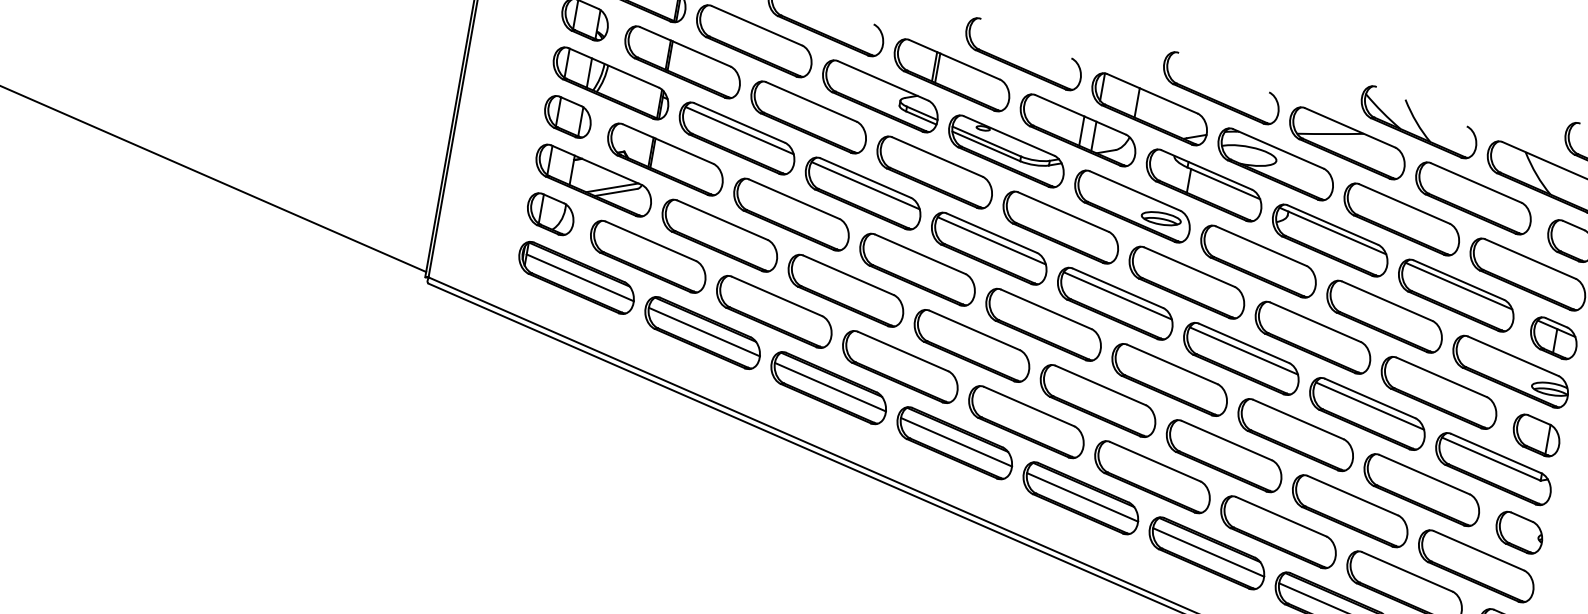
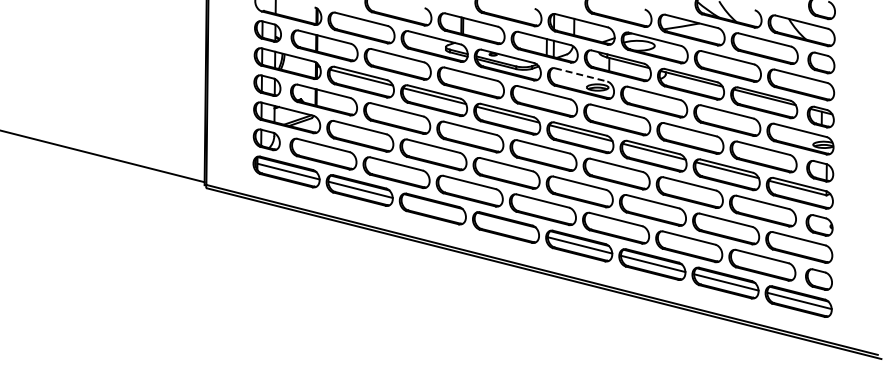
line: (1136, 190) -> (581, 74), solid -> dashed
line: (829, 387) -> (433, 208), removed
line: (955, 441) -> (506, 226), removed

